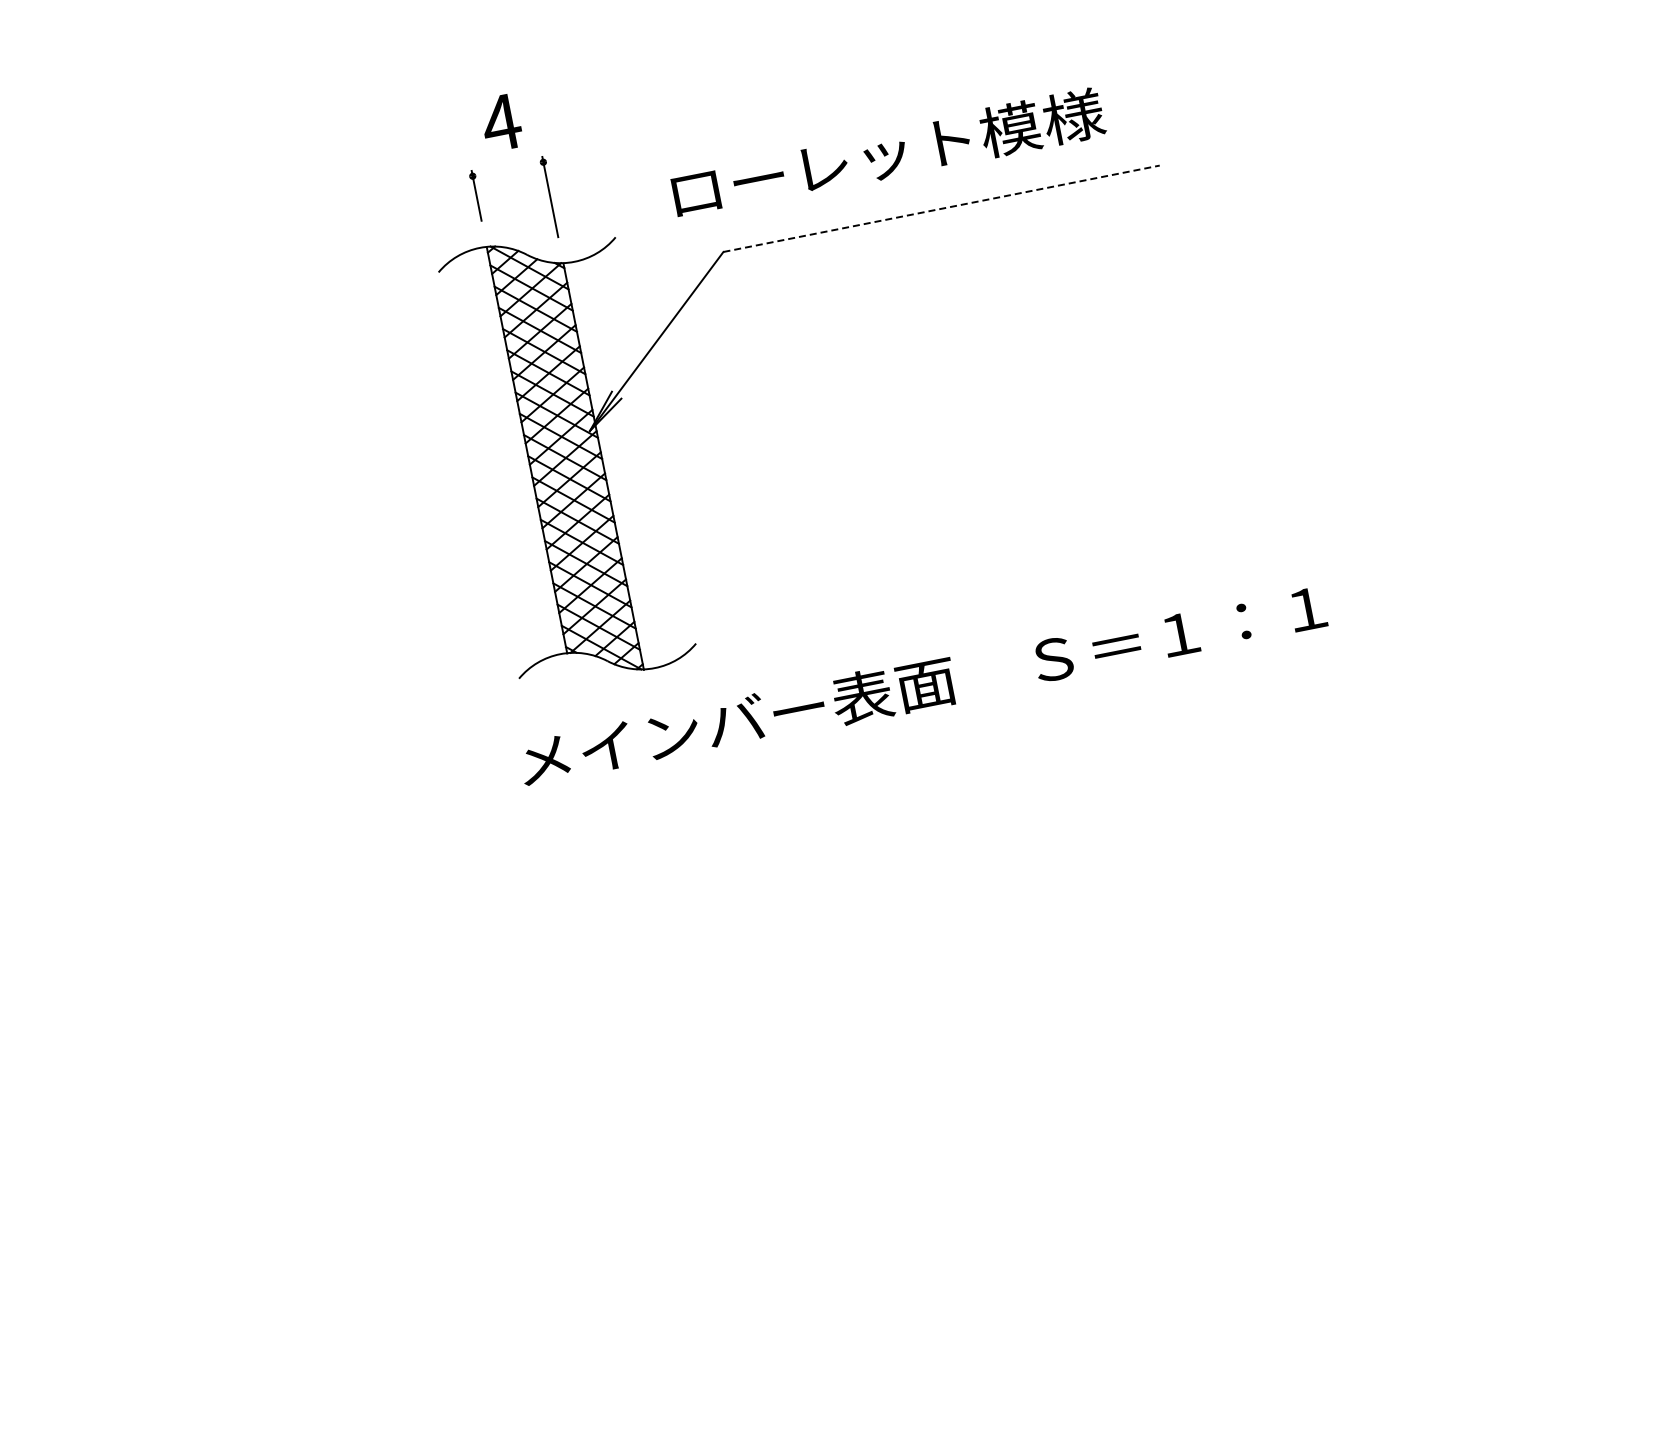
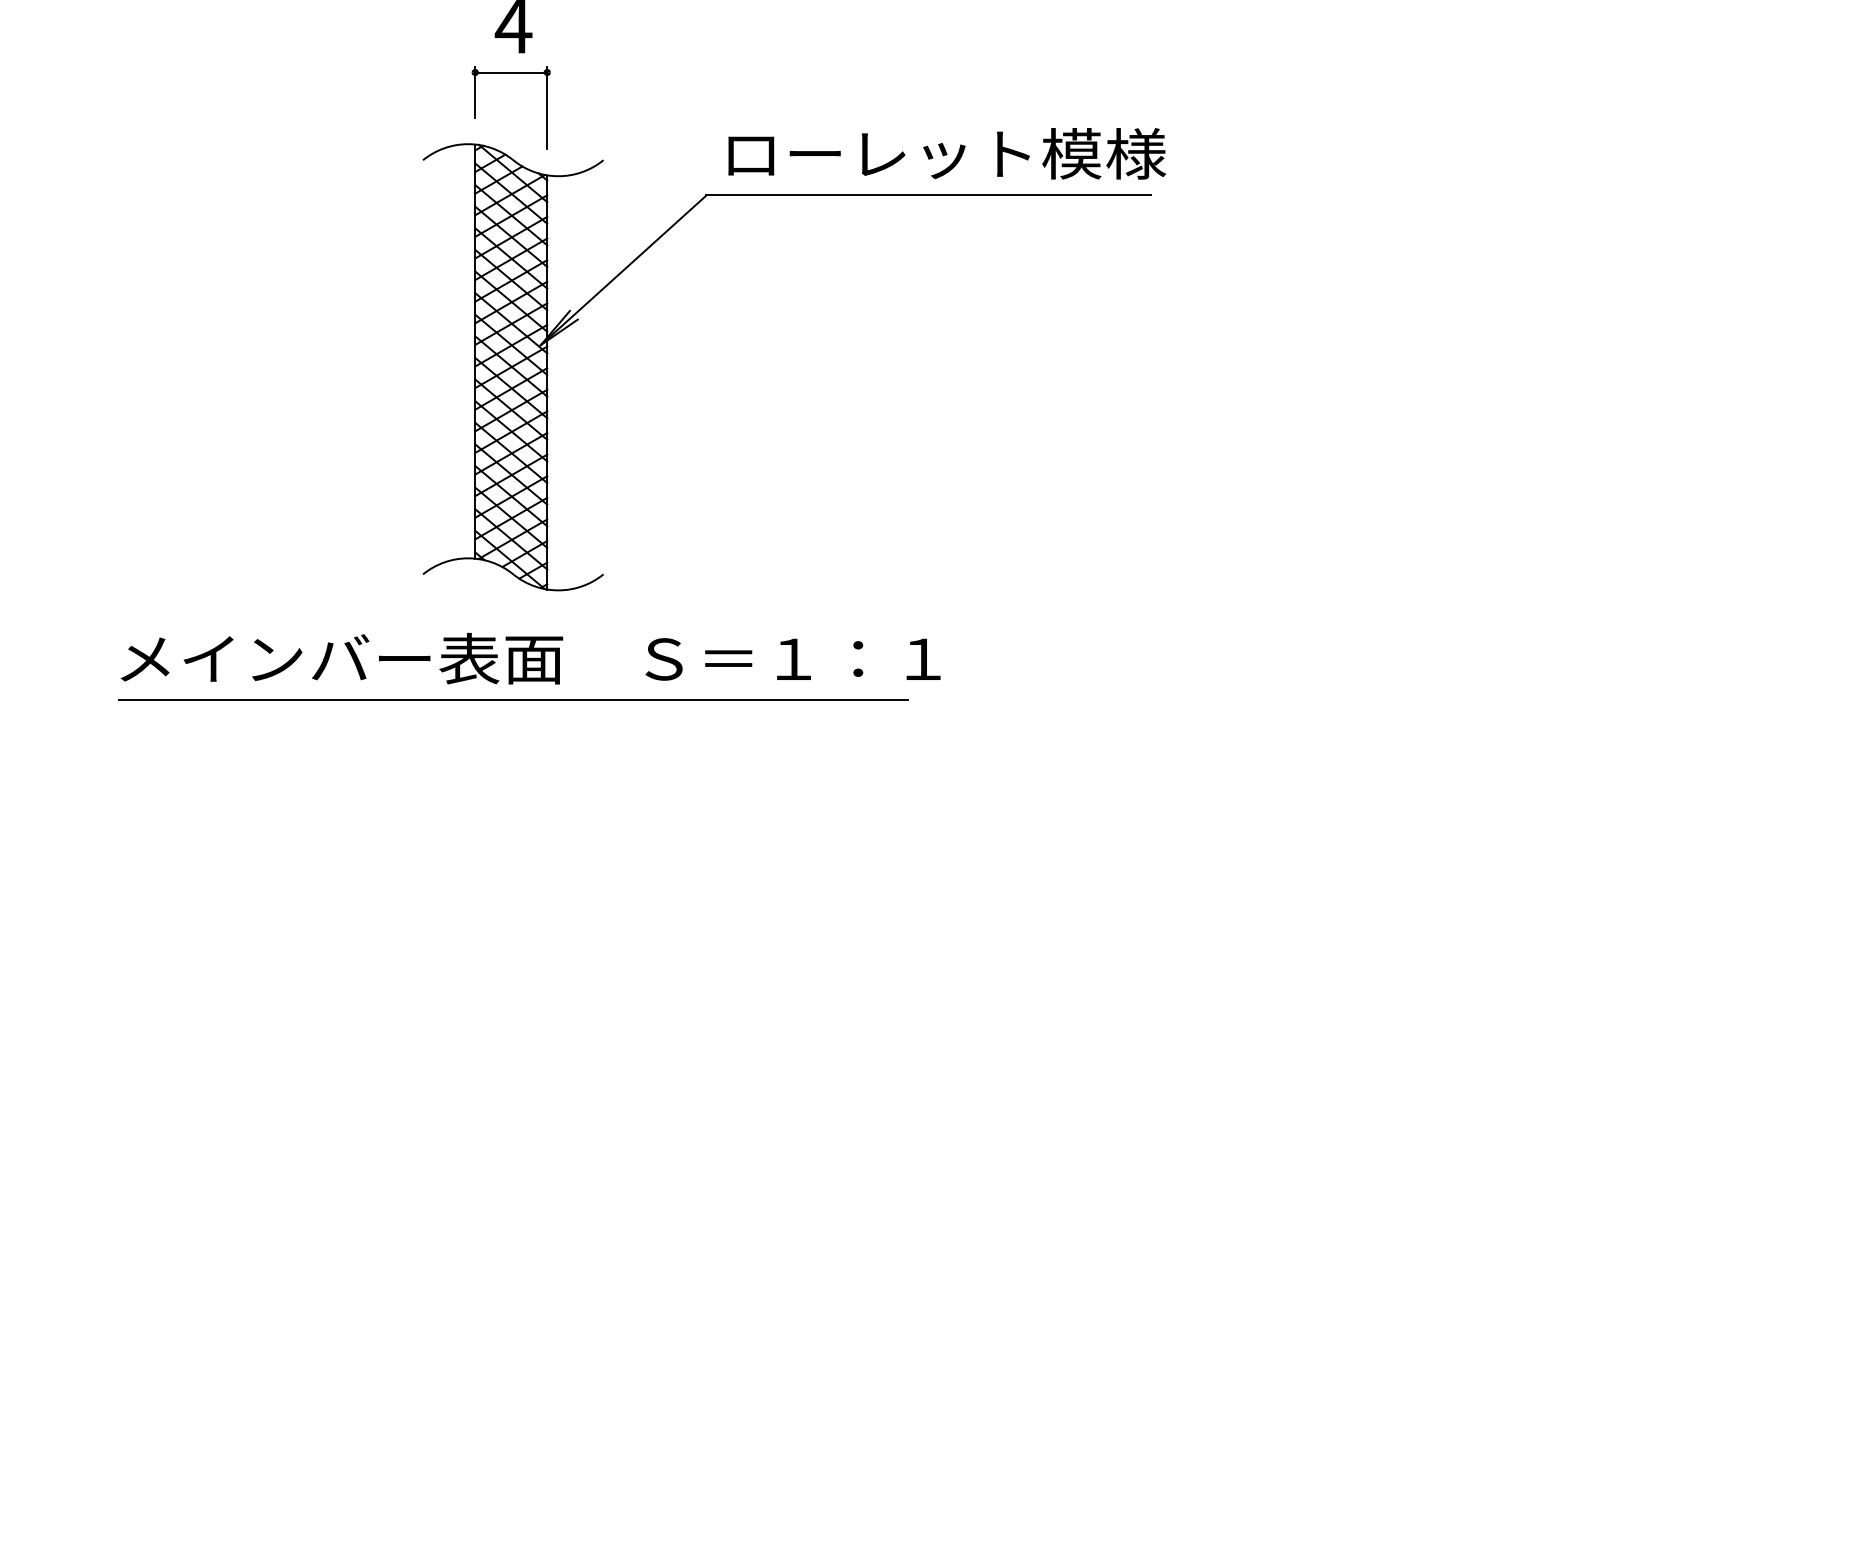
text: (888, 153) -> (947, 153), moved
line: (508, 169) -> (511, 72), added
line: (942, 208) -> (929, 195), dashed -> solid
text: (922, 684) -> (530, 658), moved
line: (632, 783) -> (513, 699), added

